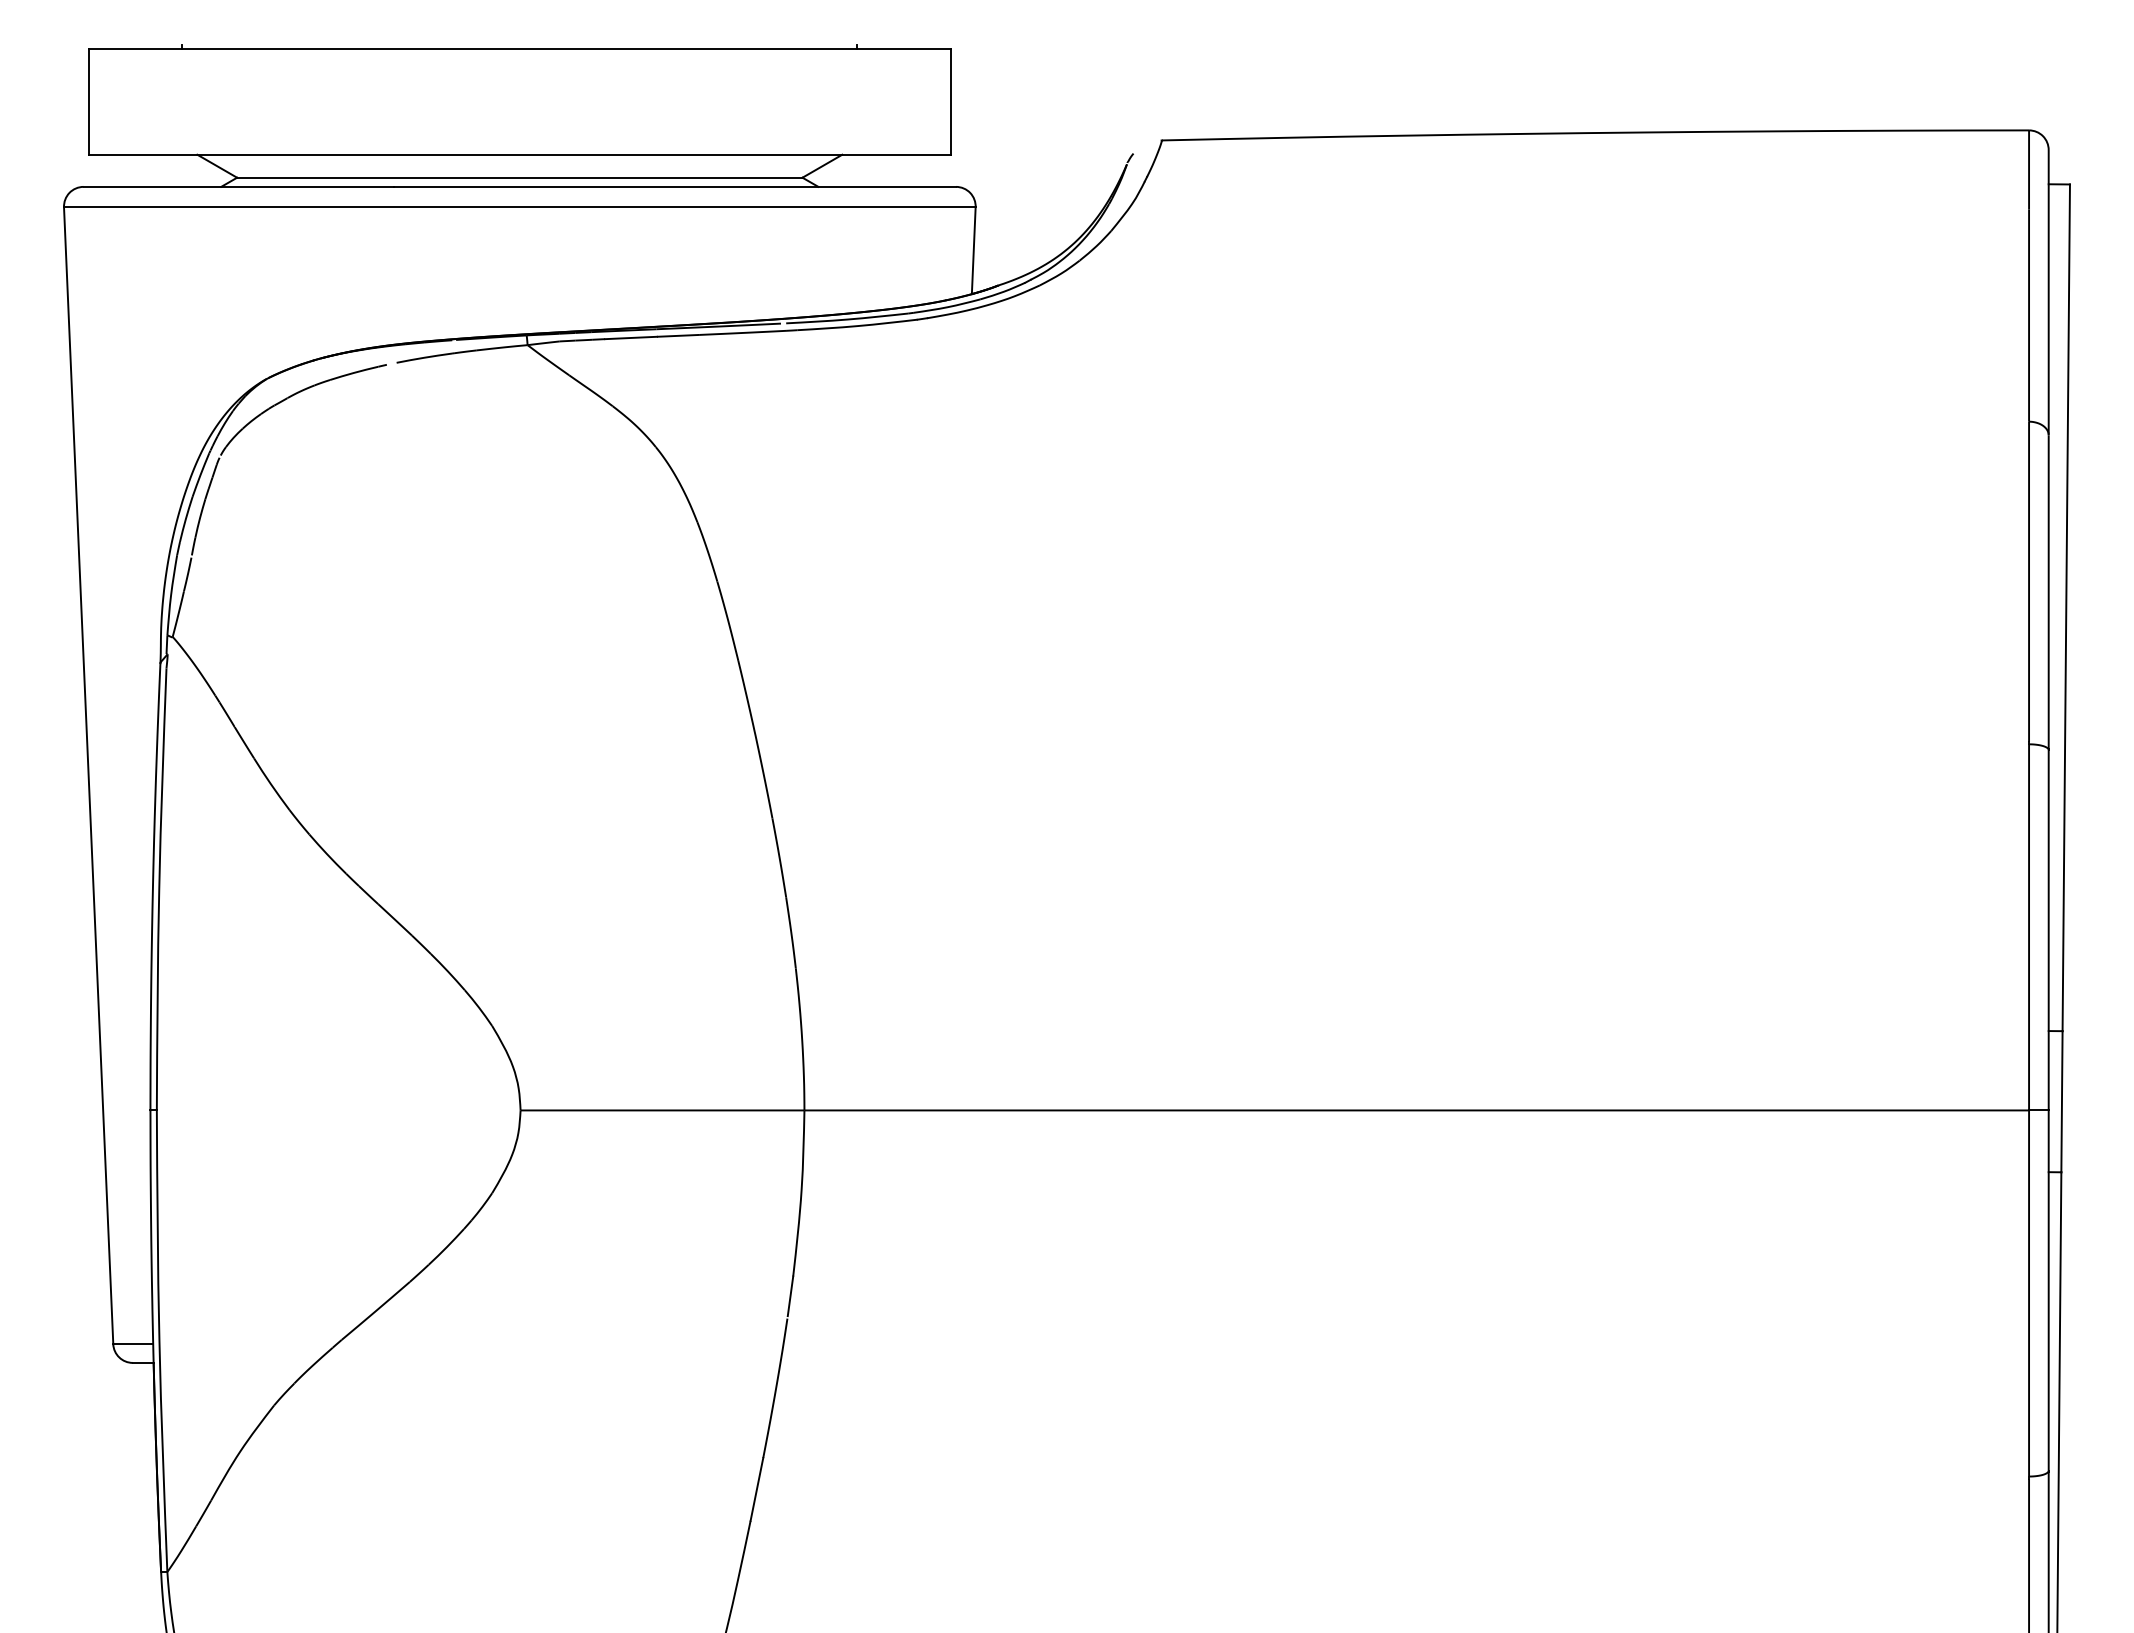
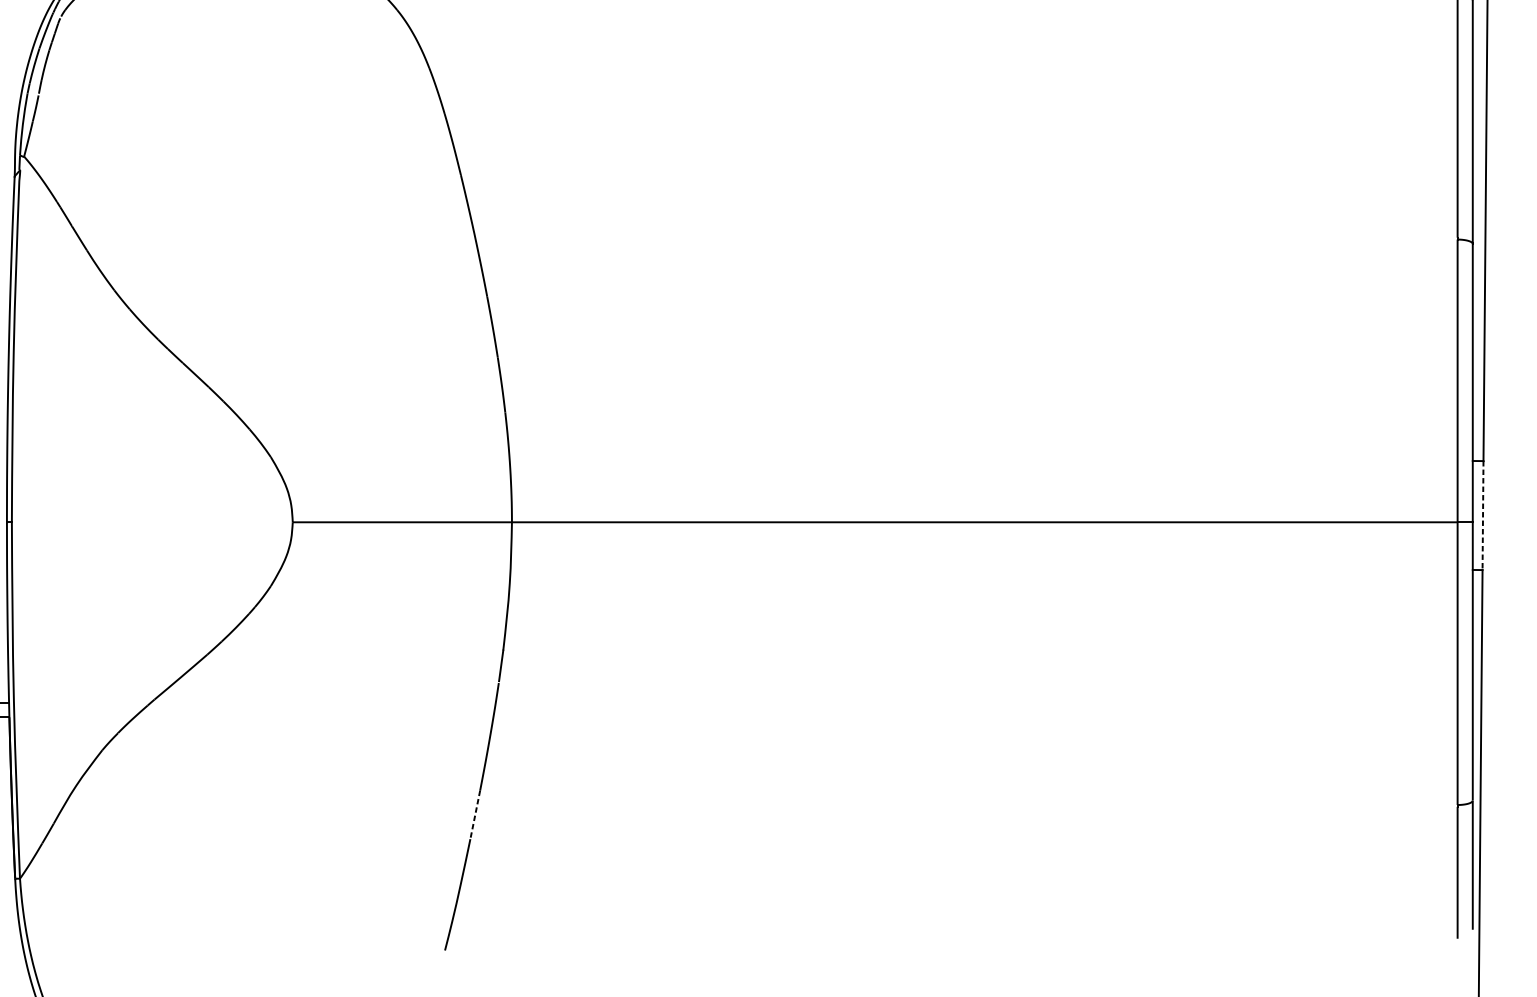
line: (2061, 1101) -> (1482, 515), solid -> dashed
line: (756, 1489) -> (474, 815), solid -> dashed

